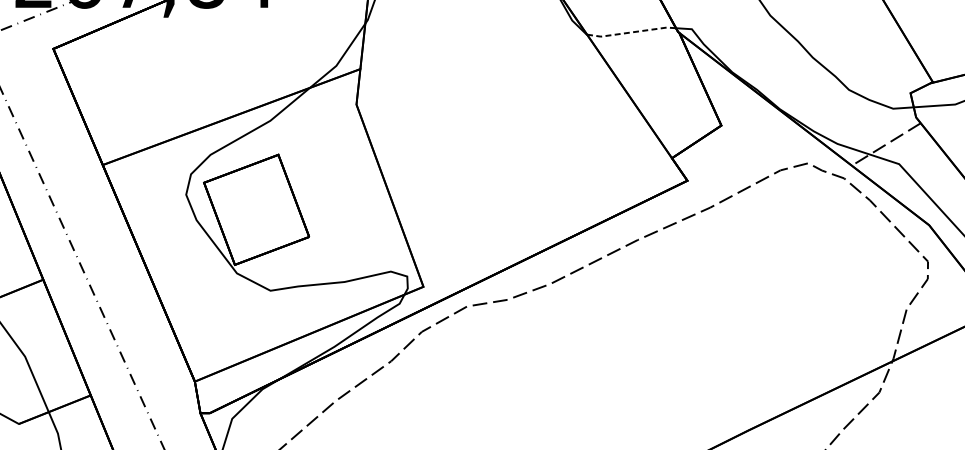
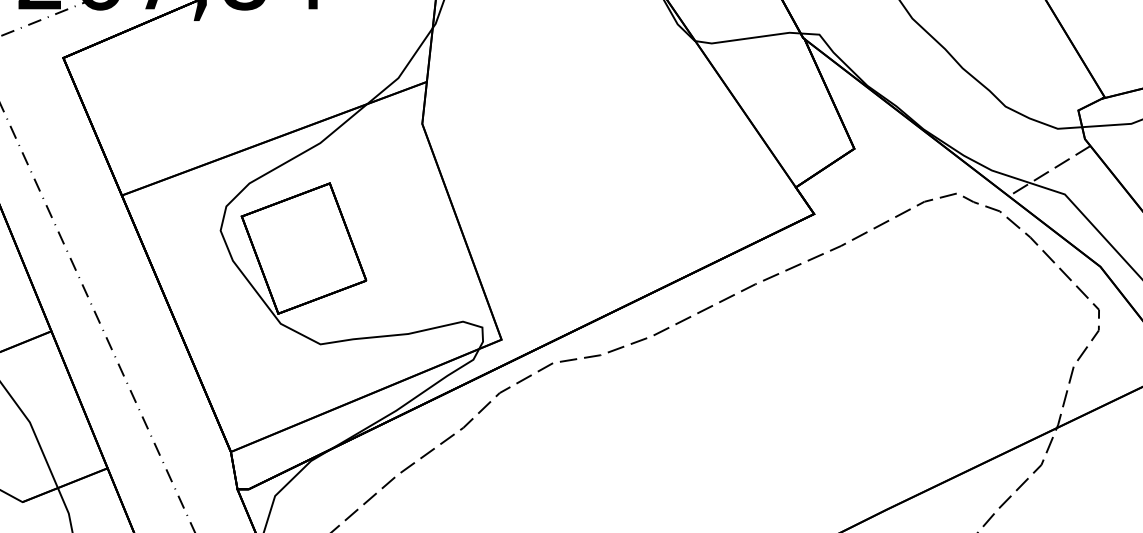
line: (631, 32) -> (748, 38), dashed -> solid

